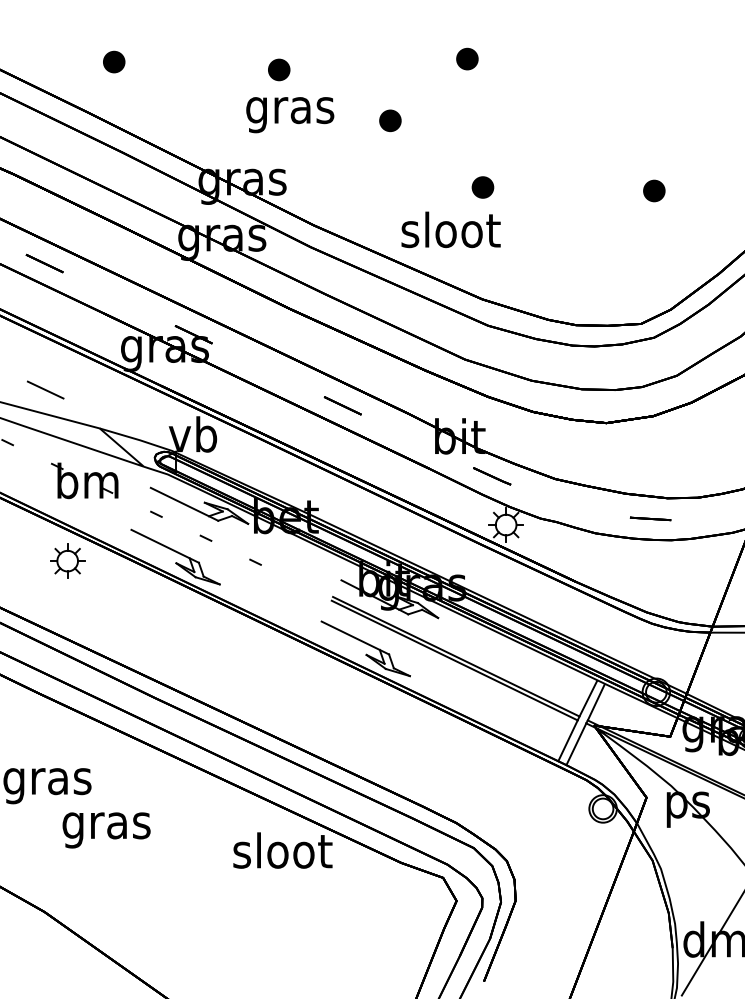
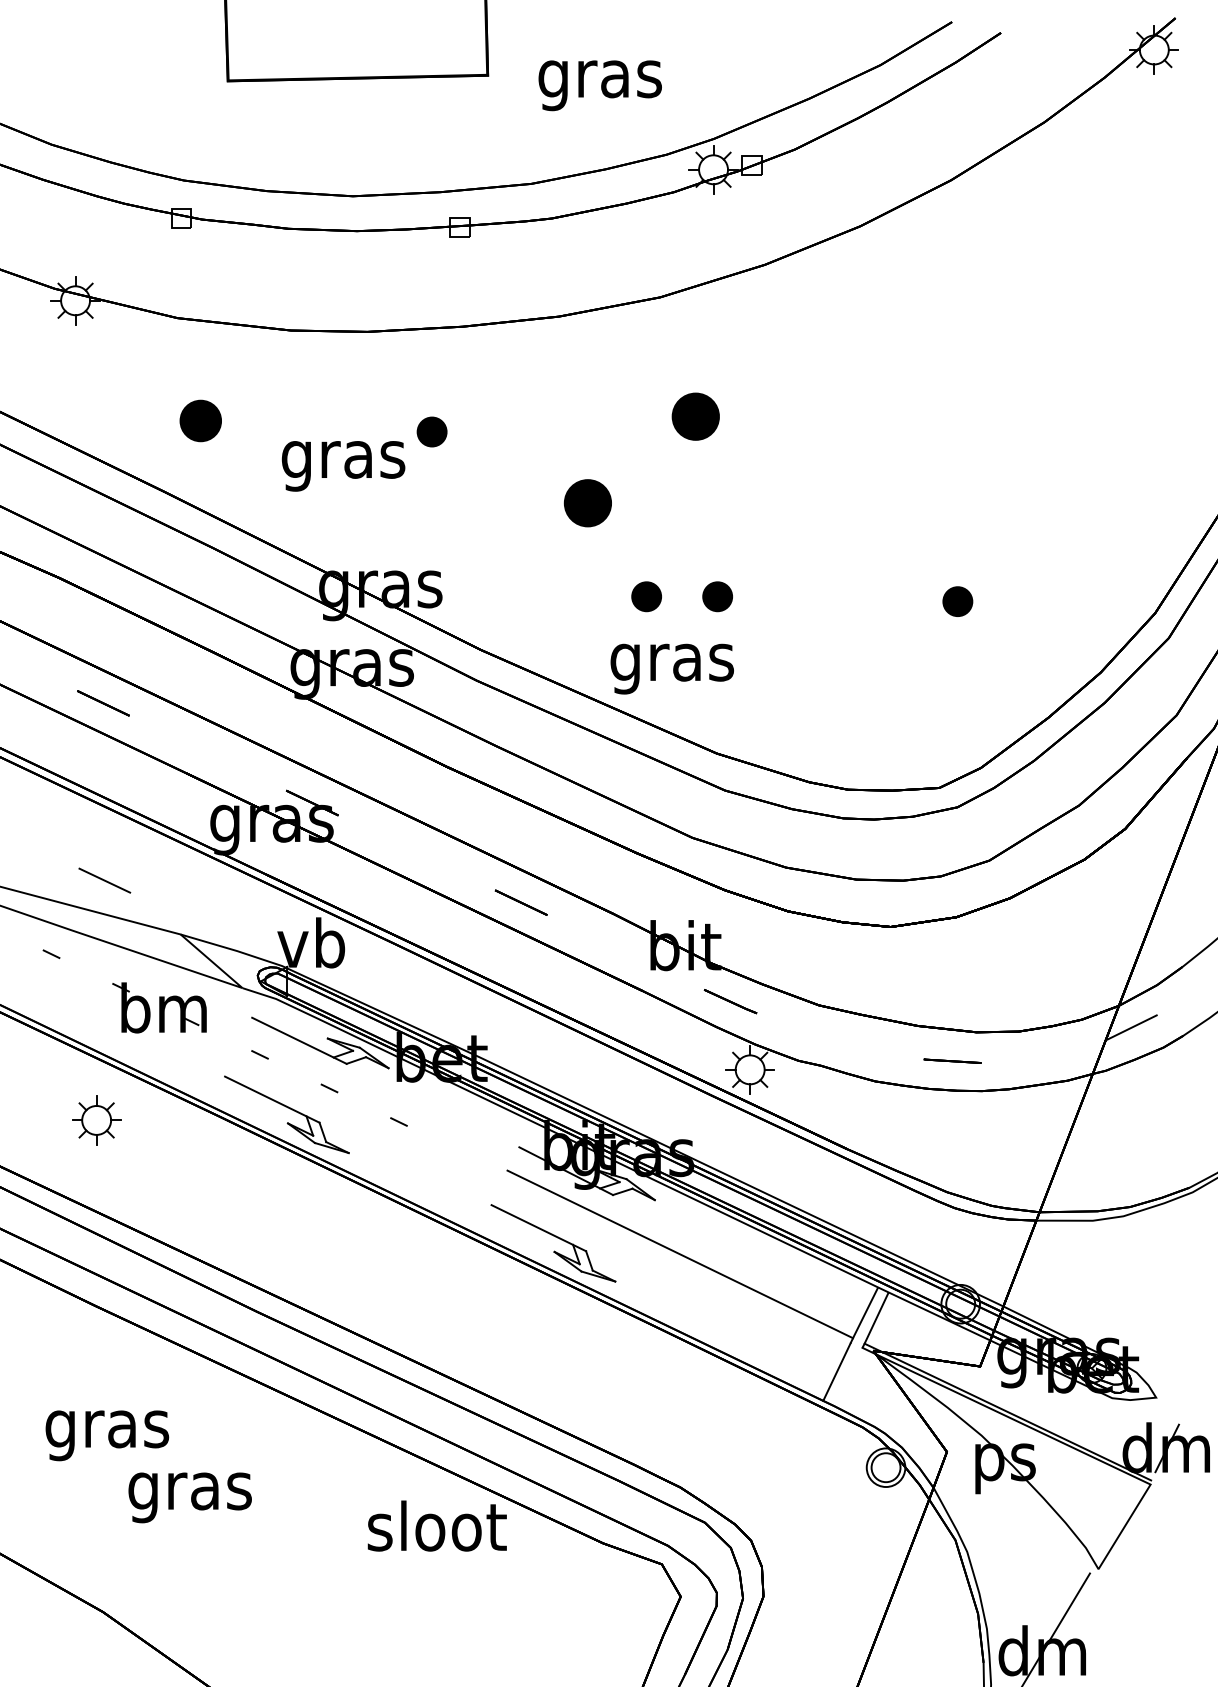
part: (467, 58) -> (695, 416), size x1.6
part: (113, 61) -> (200, 420), size x1.4
text: (290, 115) -> (343, 466), moved
part: (390, 120) -> (587, 503), size x1.6
part: (432, 187) -> (646, 596), added
text: (450, 234) -> (672, 662), sloot -> gras
part: (67, 561) -> (96, 1120), moved
line: (454, 660) -> (677, 1259), removed
line: (576, 743) -> (848, 1376), removed

